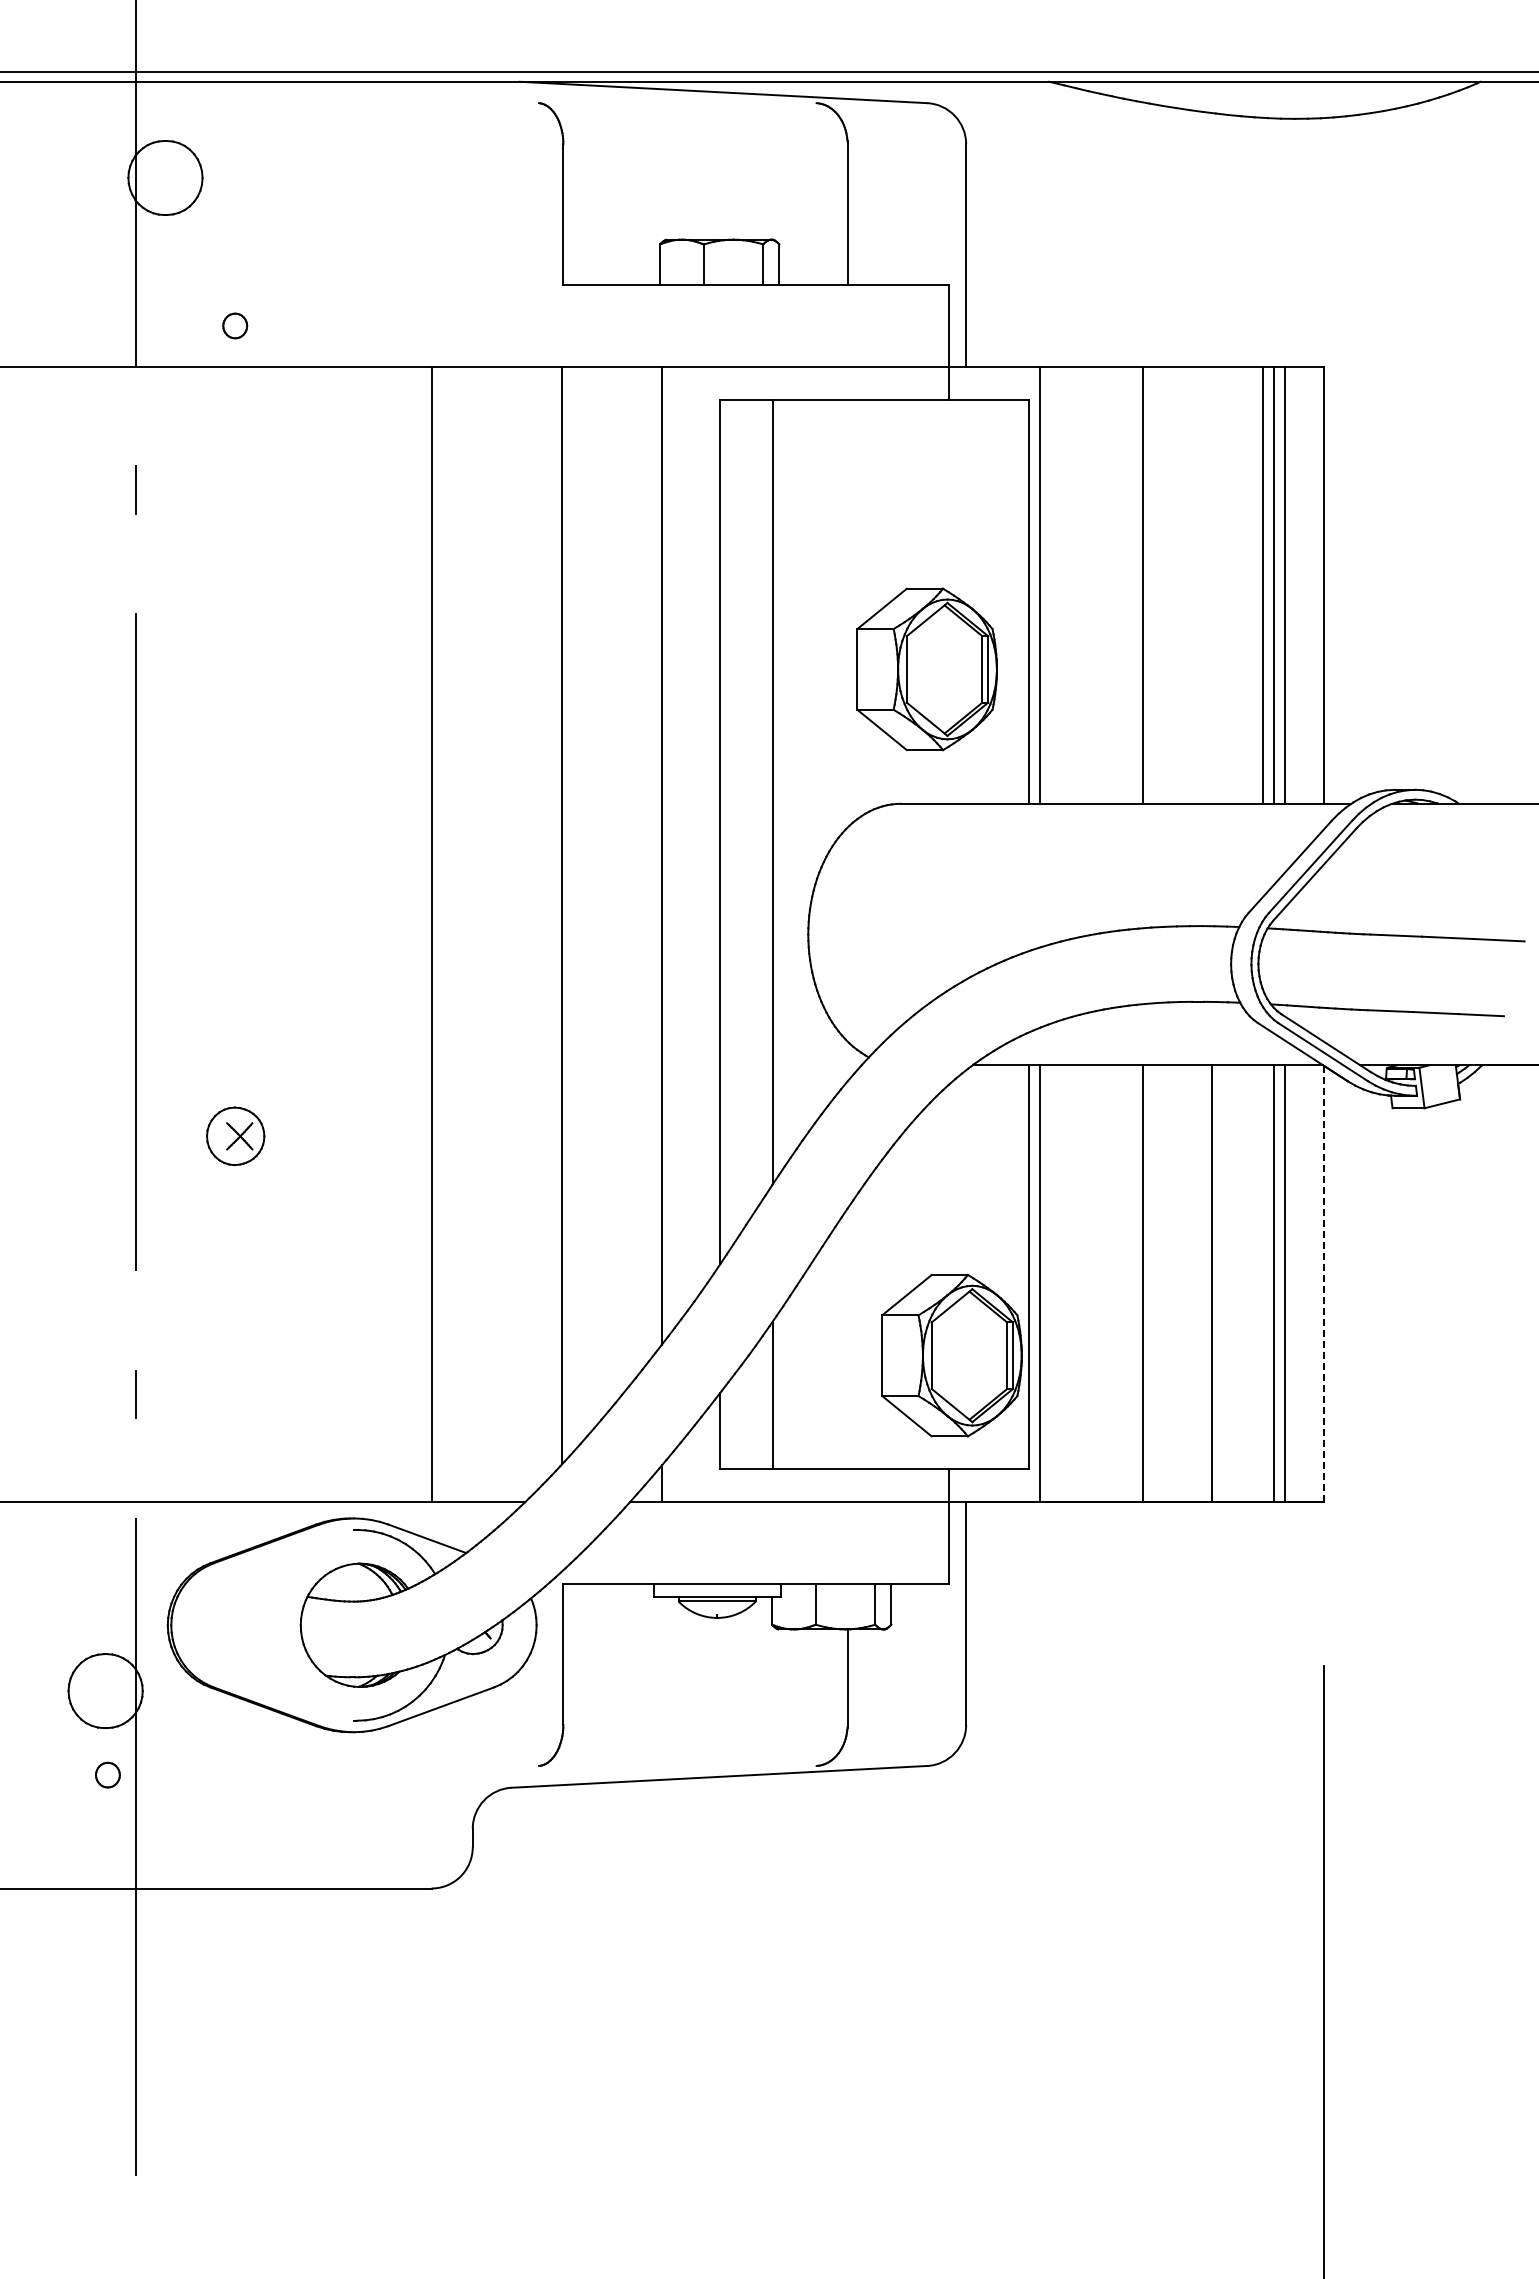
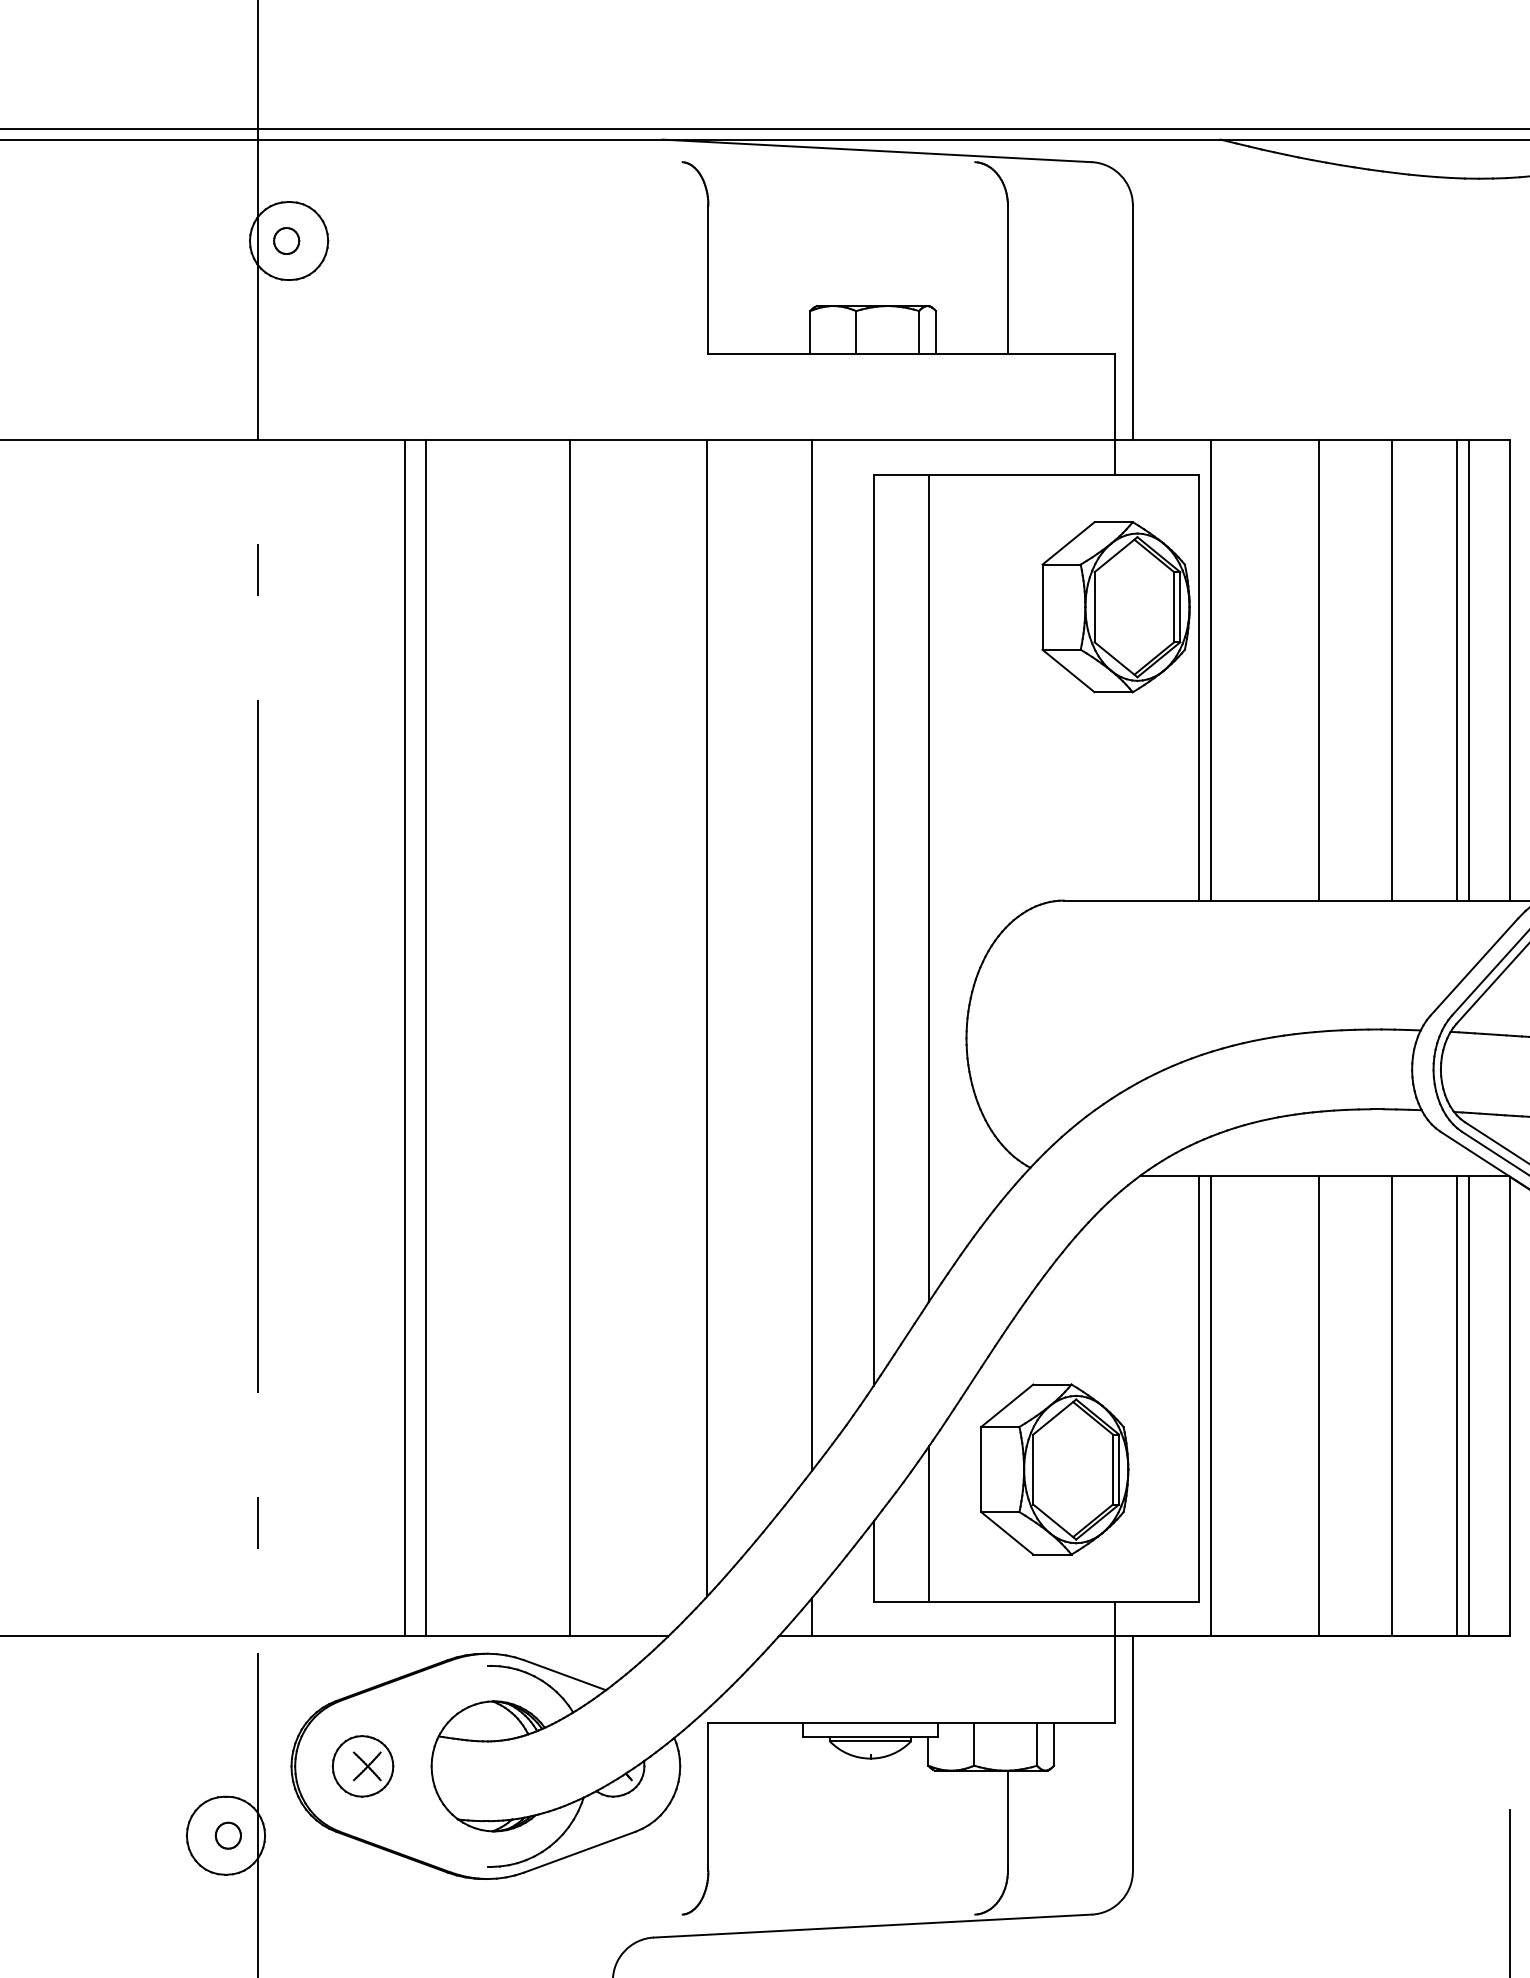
part: (235, 325) -> (286, 240), moved
line: (1263, 585) -> (1392, 670), moved
part: (926, 669) -> (1115, 607), moved
line: (275, 934) -> (404, 1038), added
line: (295, 934) -> (426, 1038), added
part: (235, 1136) -> (362, 1766), moved
line: (1323, 1283) -> (1509, 1406), dashed -> solid
part: (951, 1355) -> (1054, 1469), moved
part: (107, 1774) -> (227, 1835), moved

